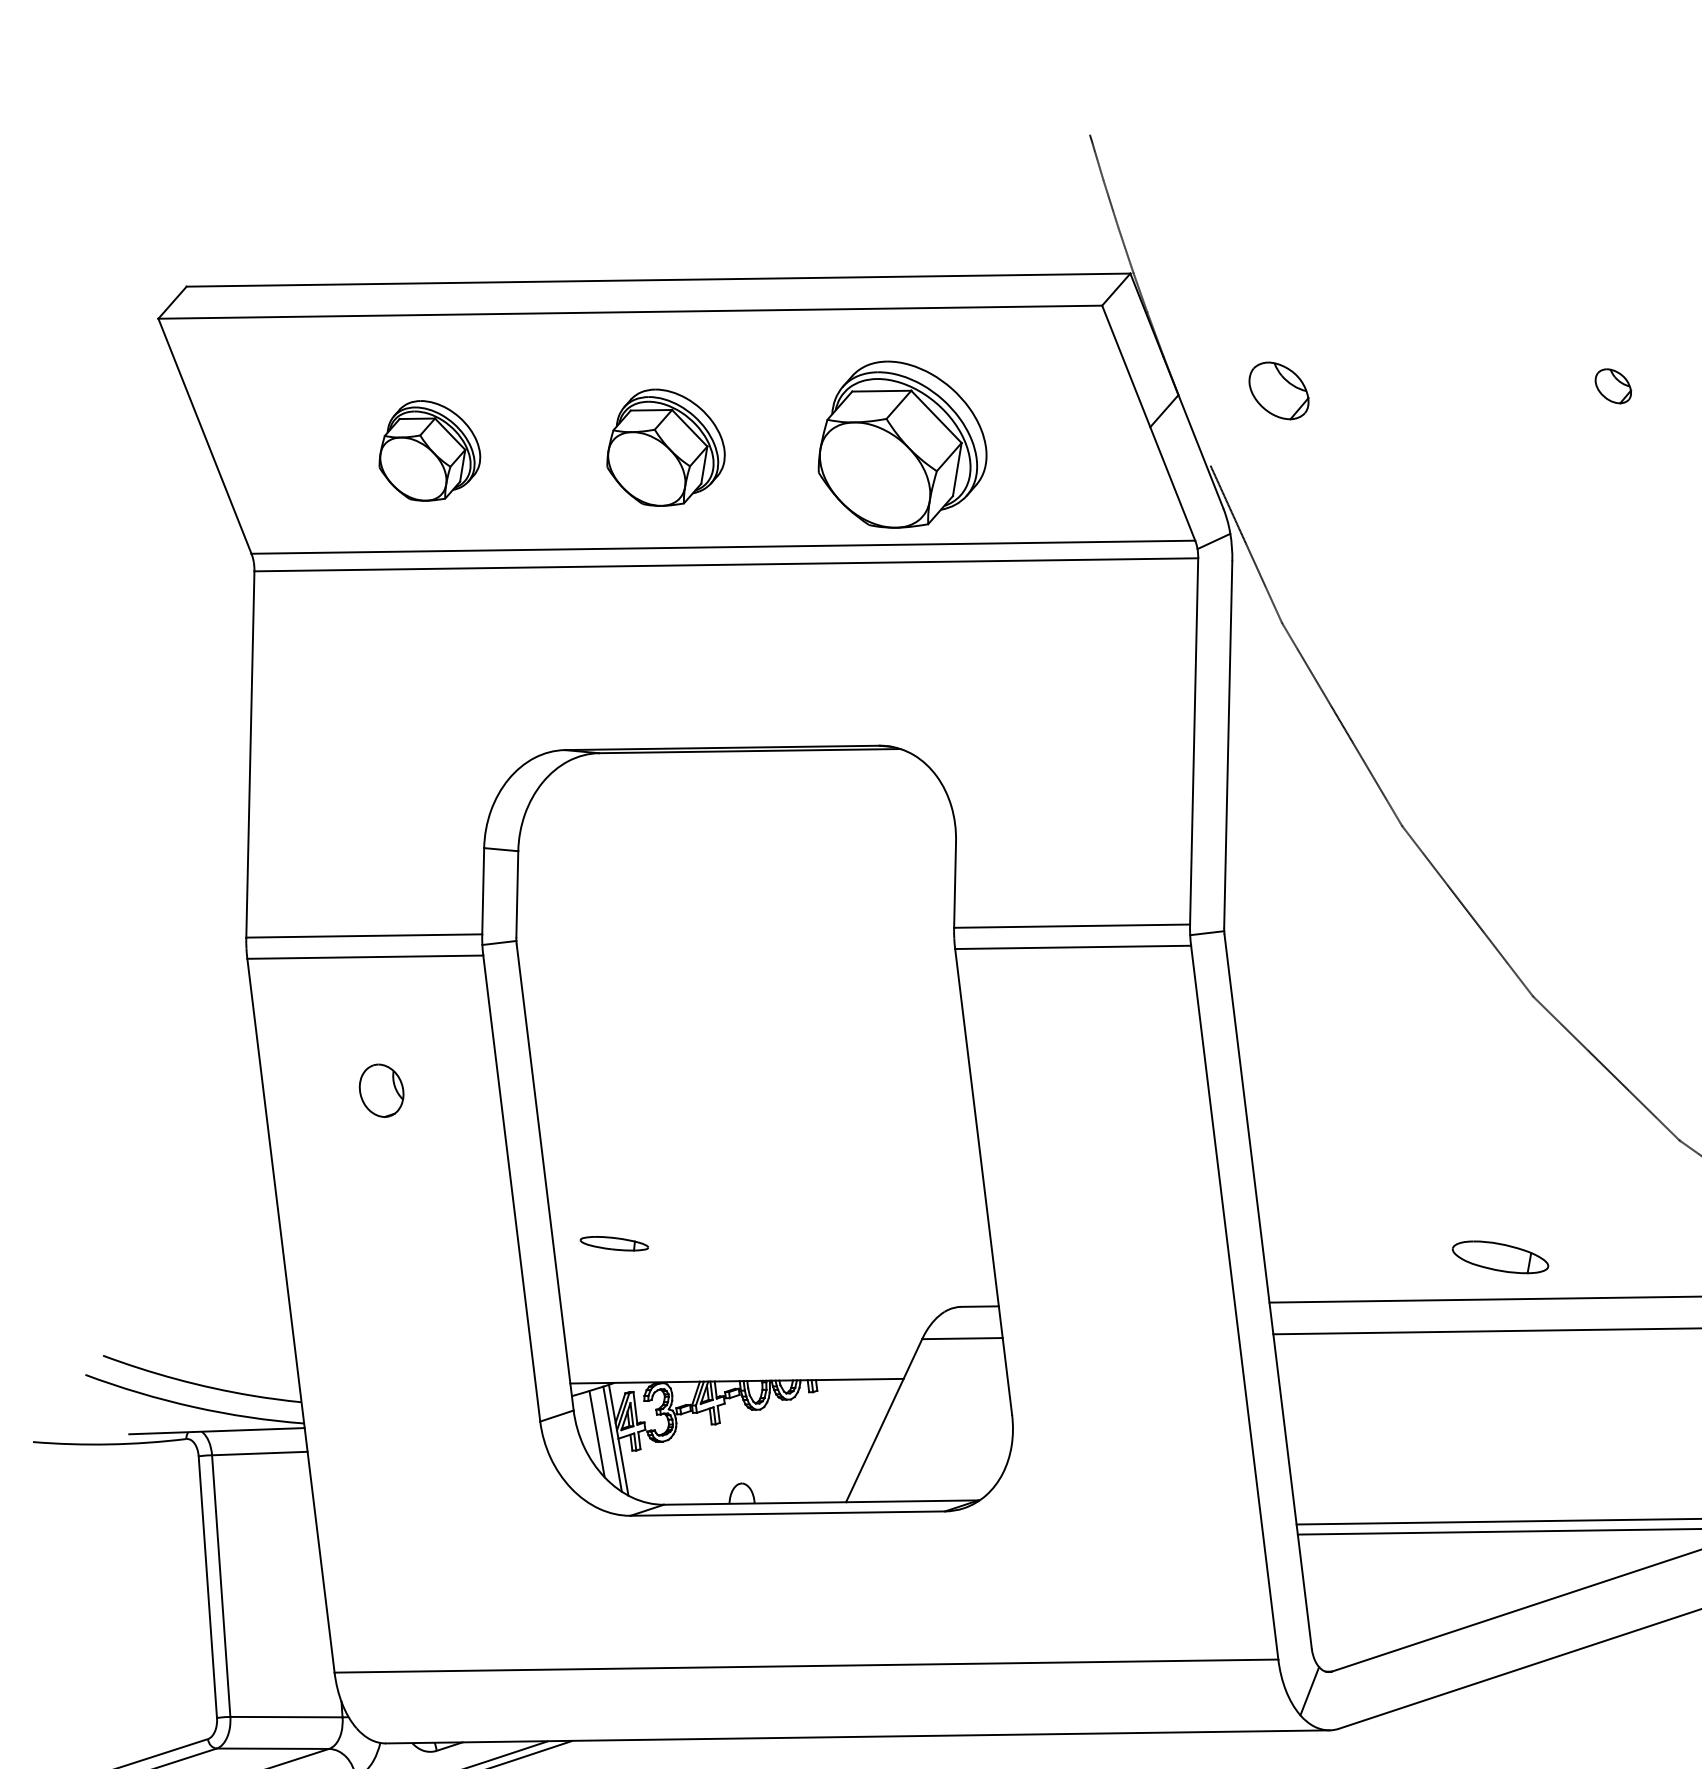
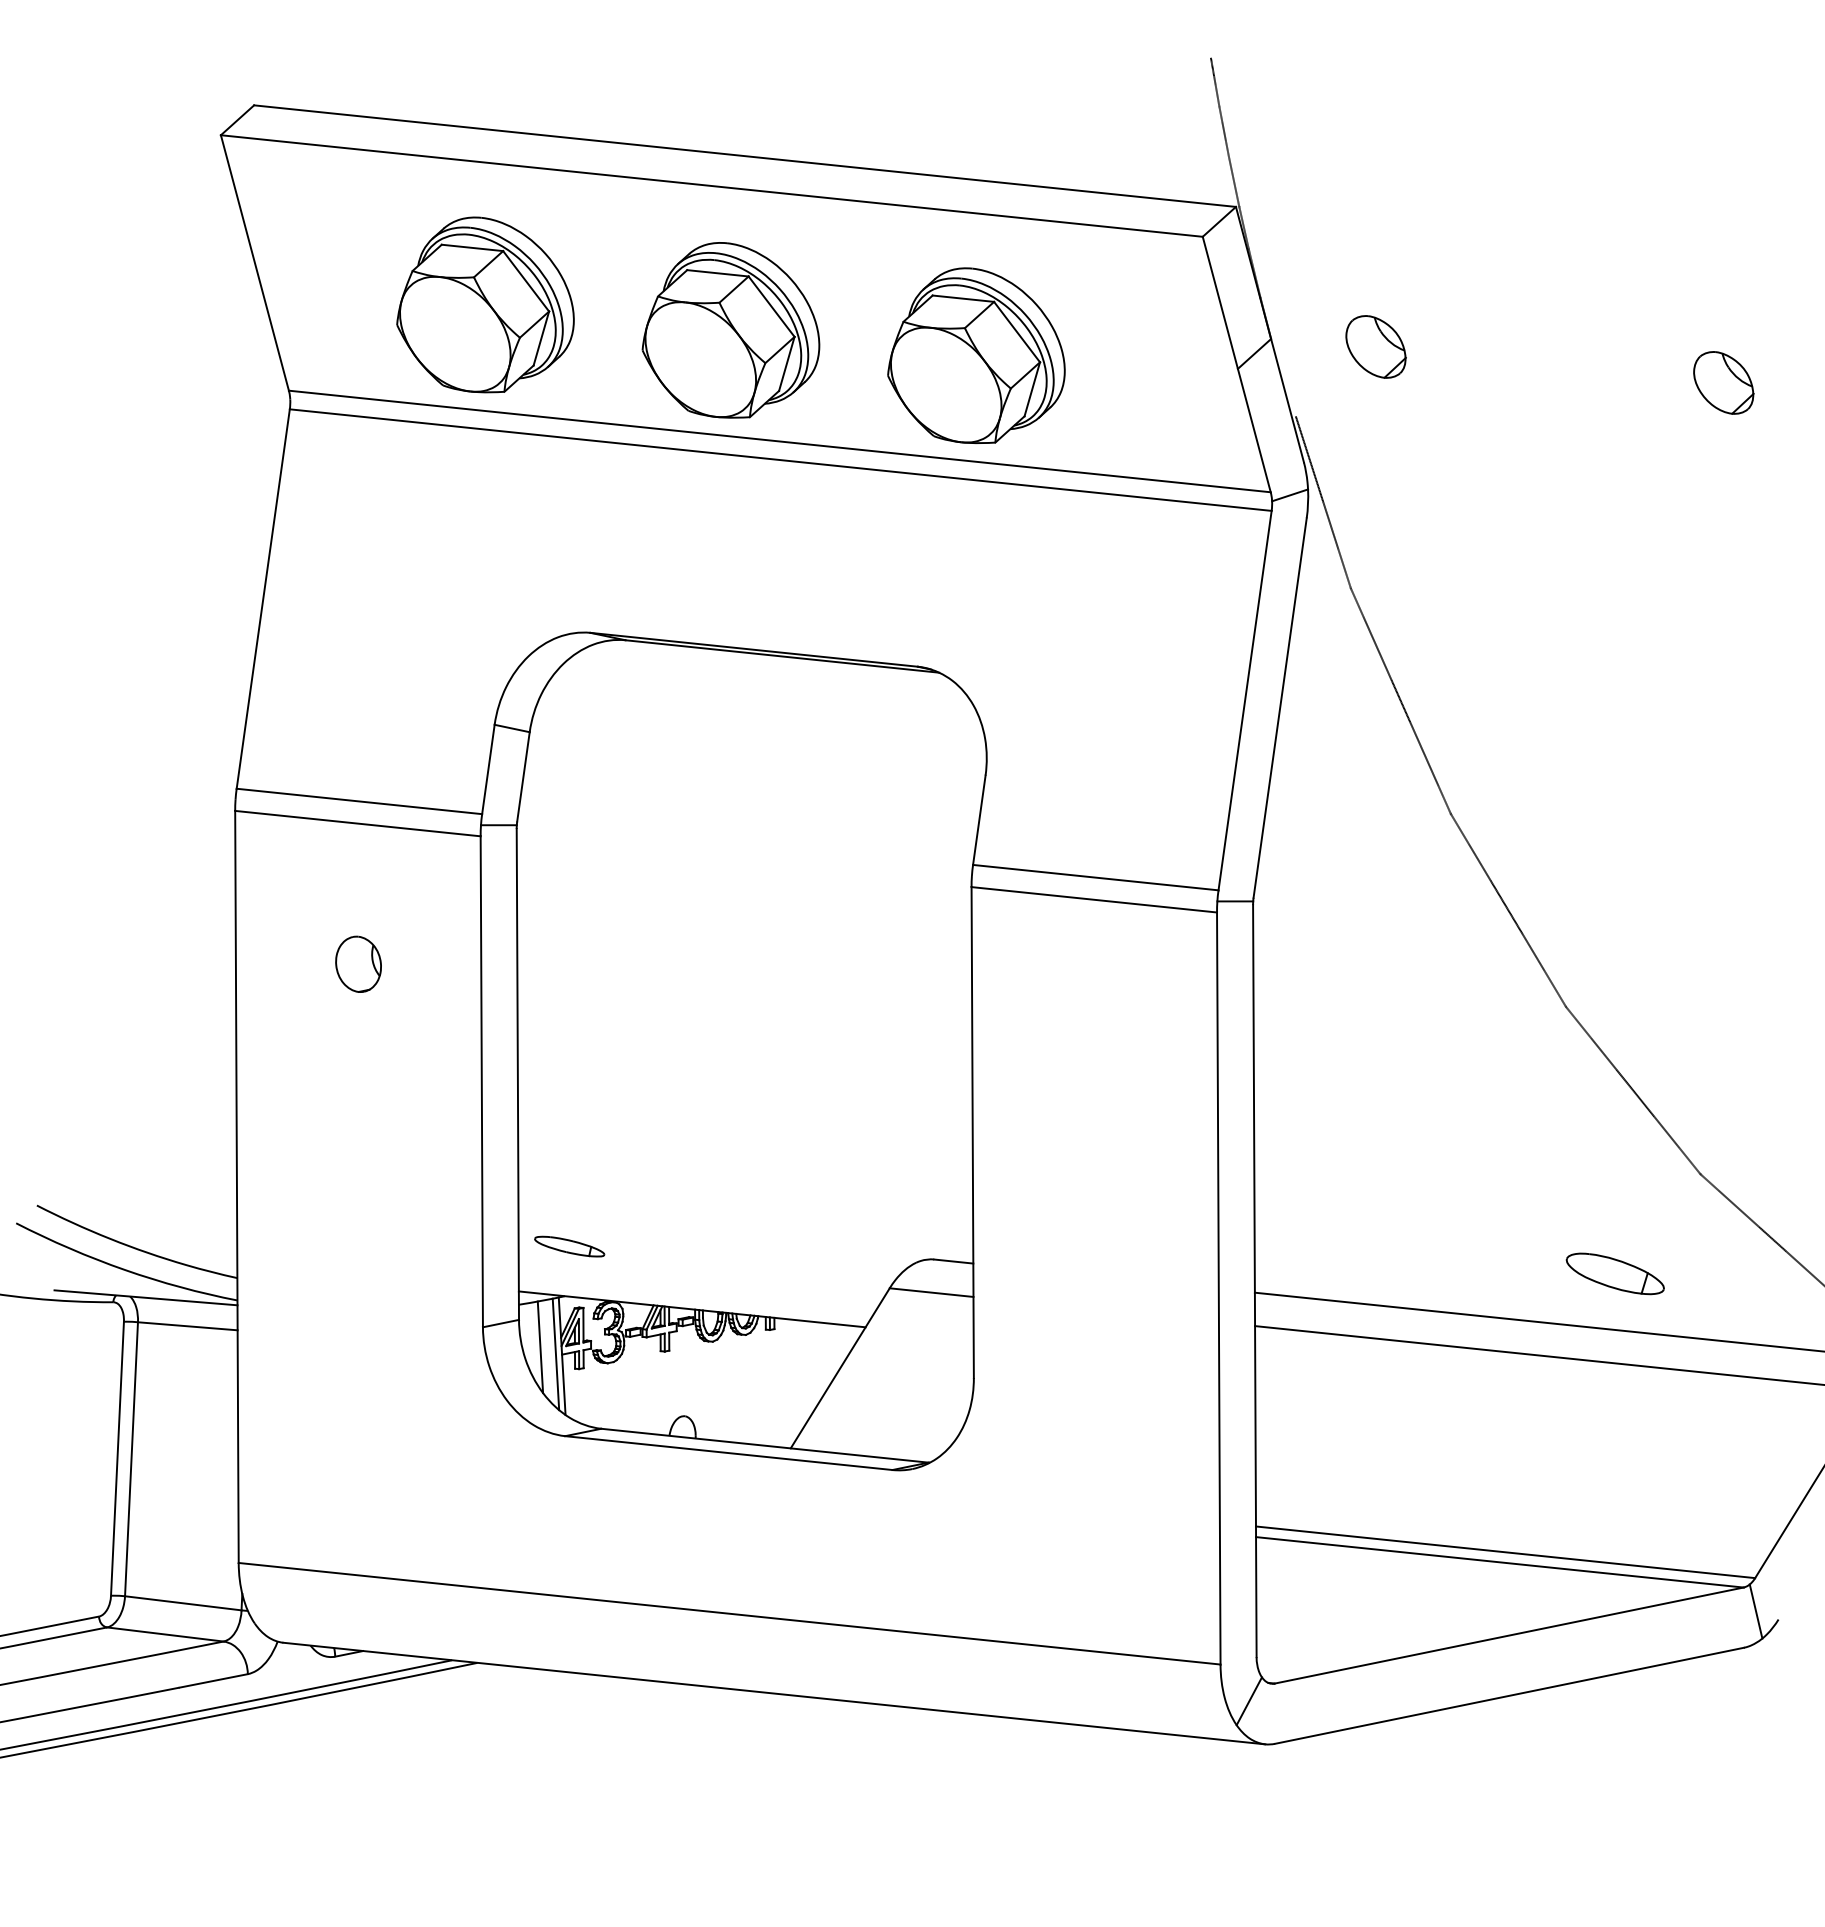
part: (1612, 385) -> (1723, 382), size x1.67
part: (664, 447) -> (730, 330), size x1.43
part: (428, 449) -> (485, 304), size x1.67
part: (614, 1243) -> (569, 1246), moved
part: (1499, 1257) -> (1614, 1273), moved

